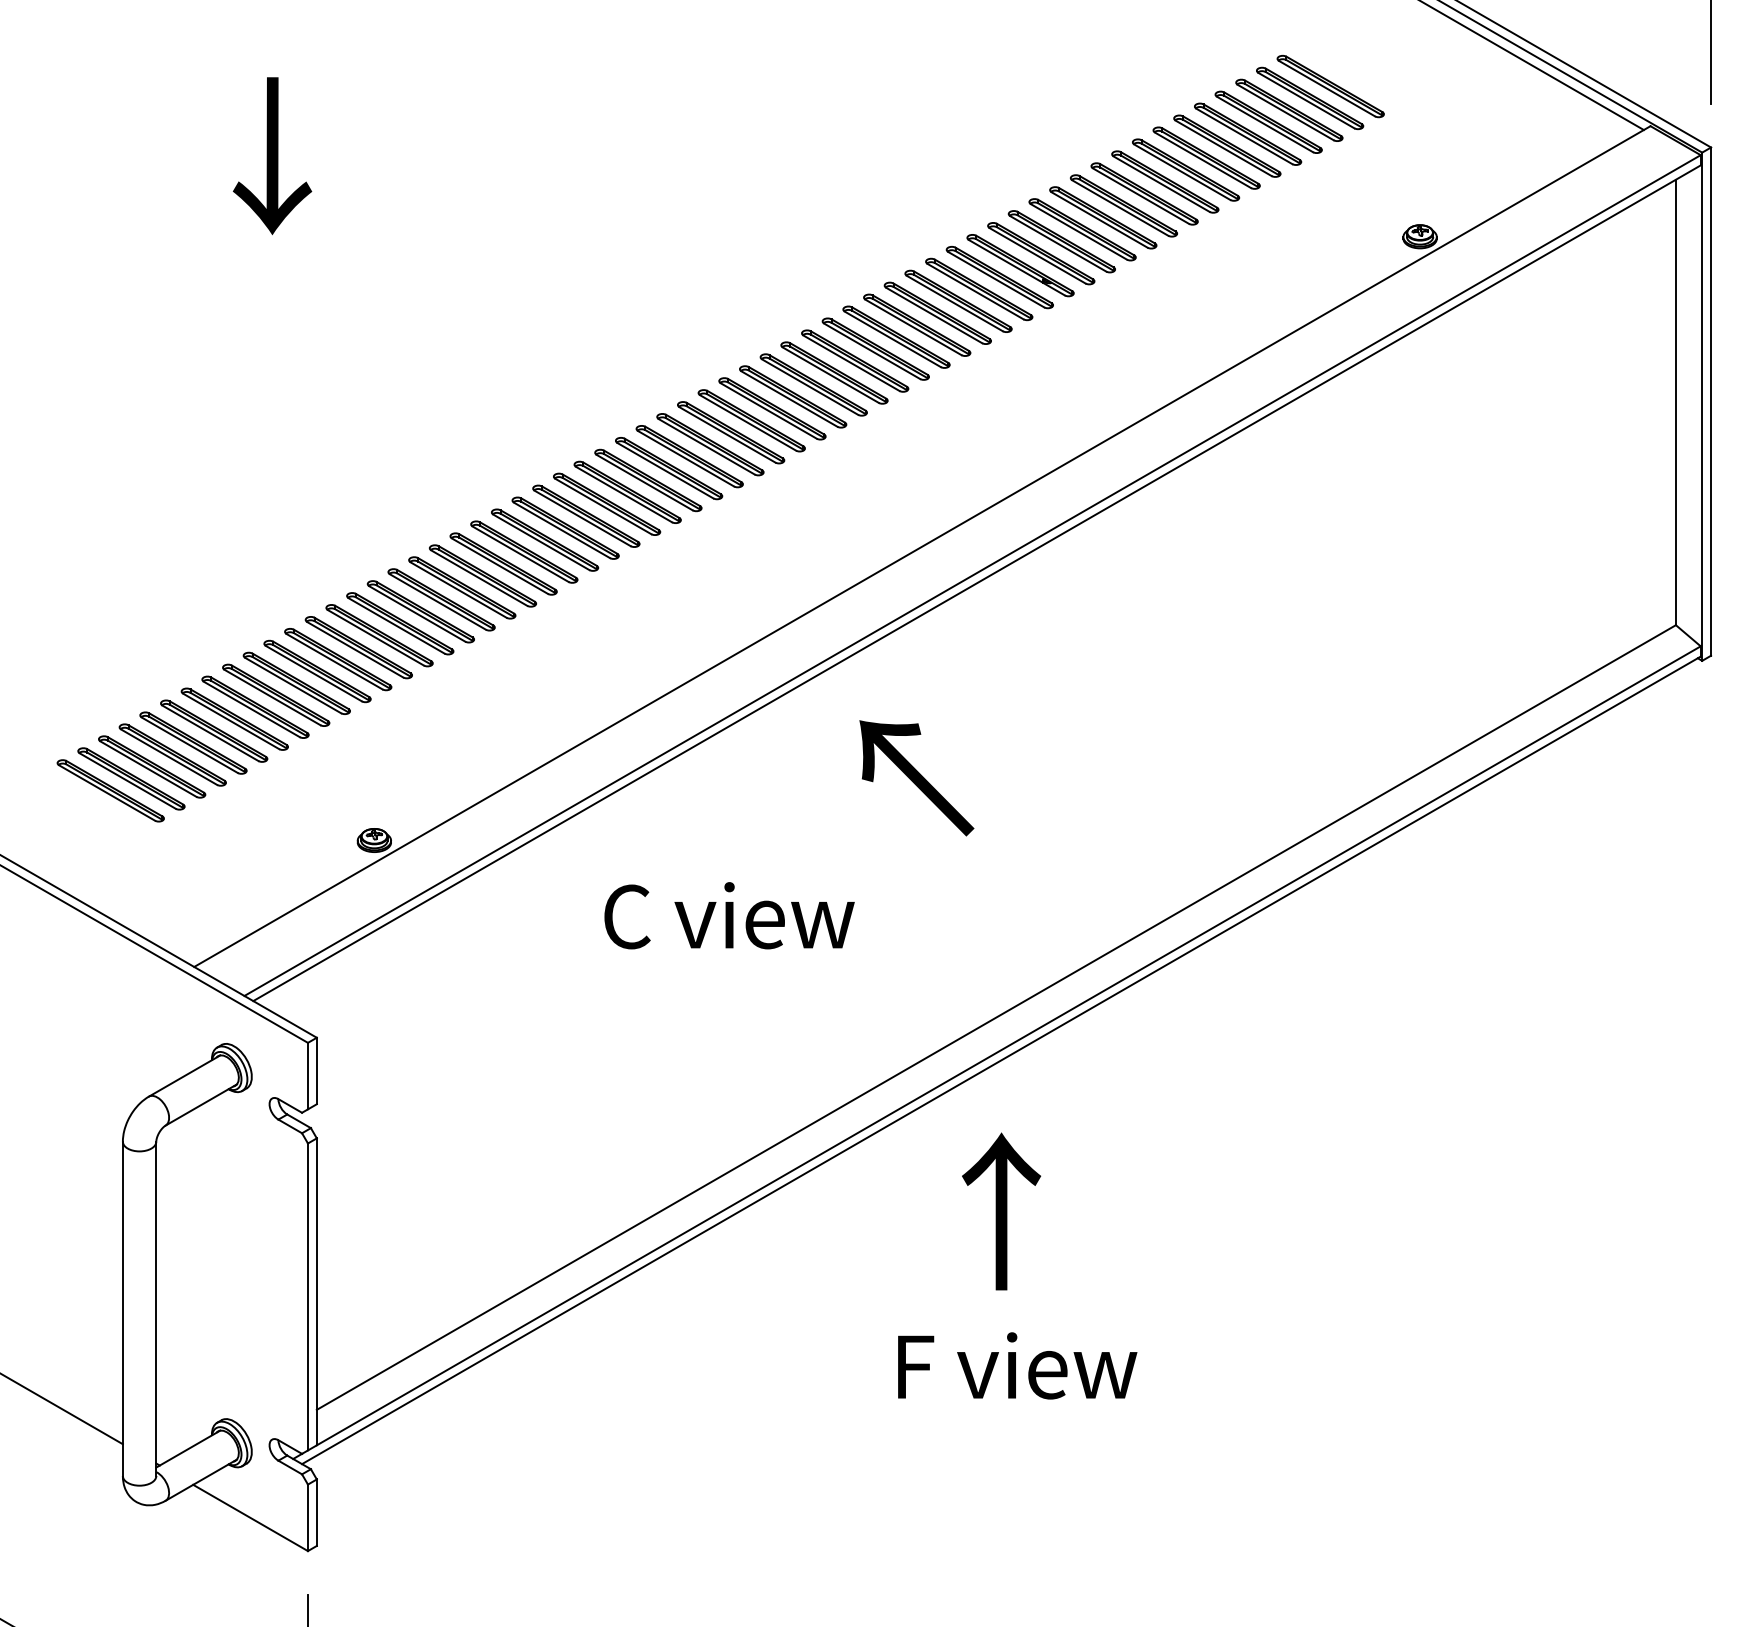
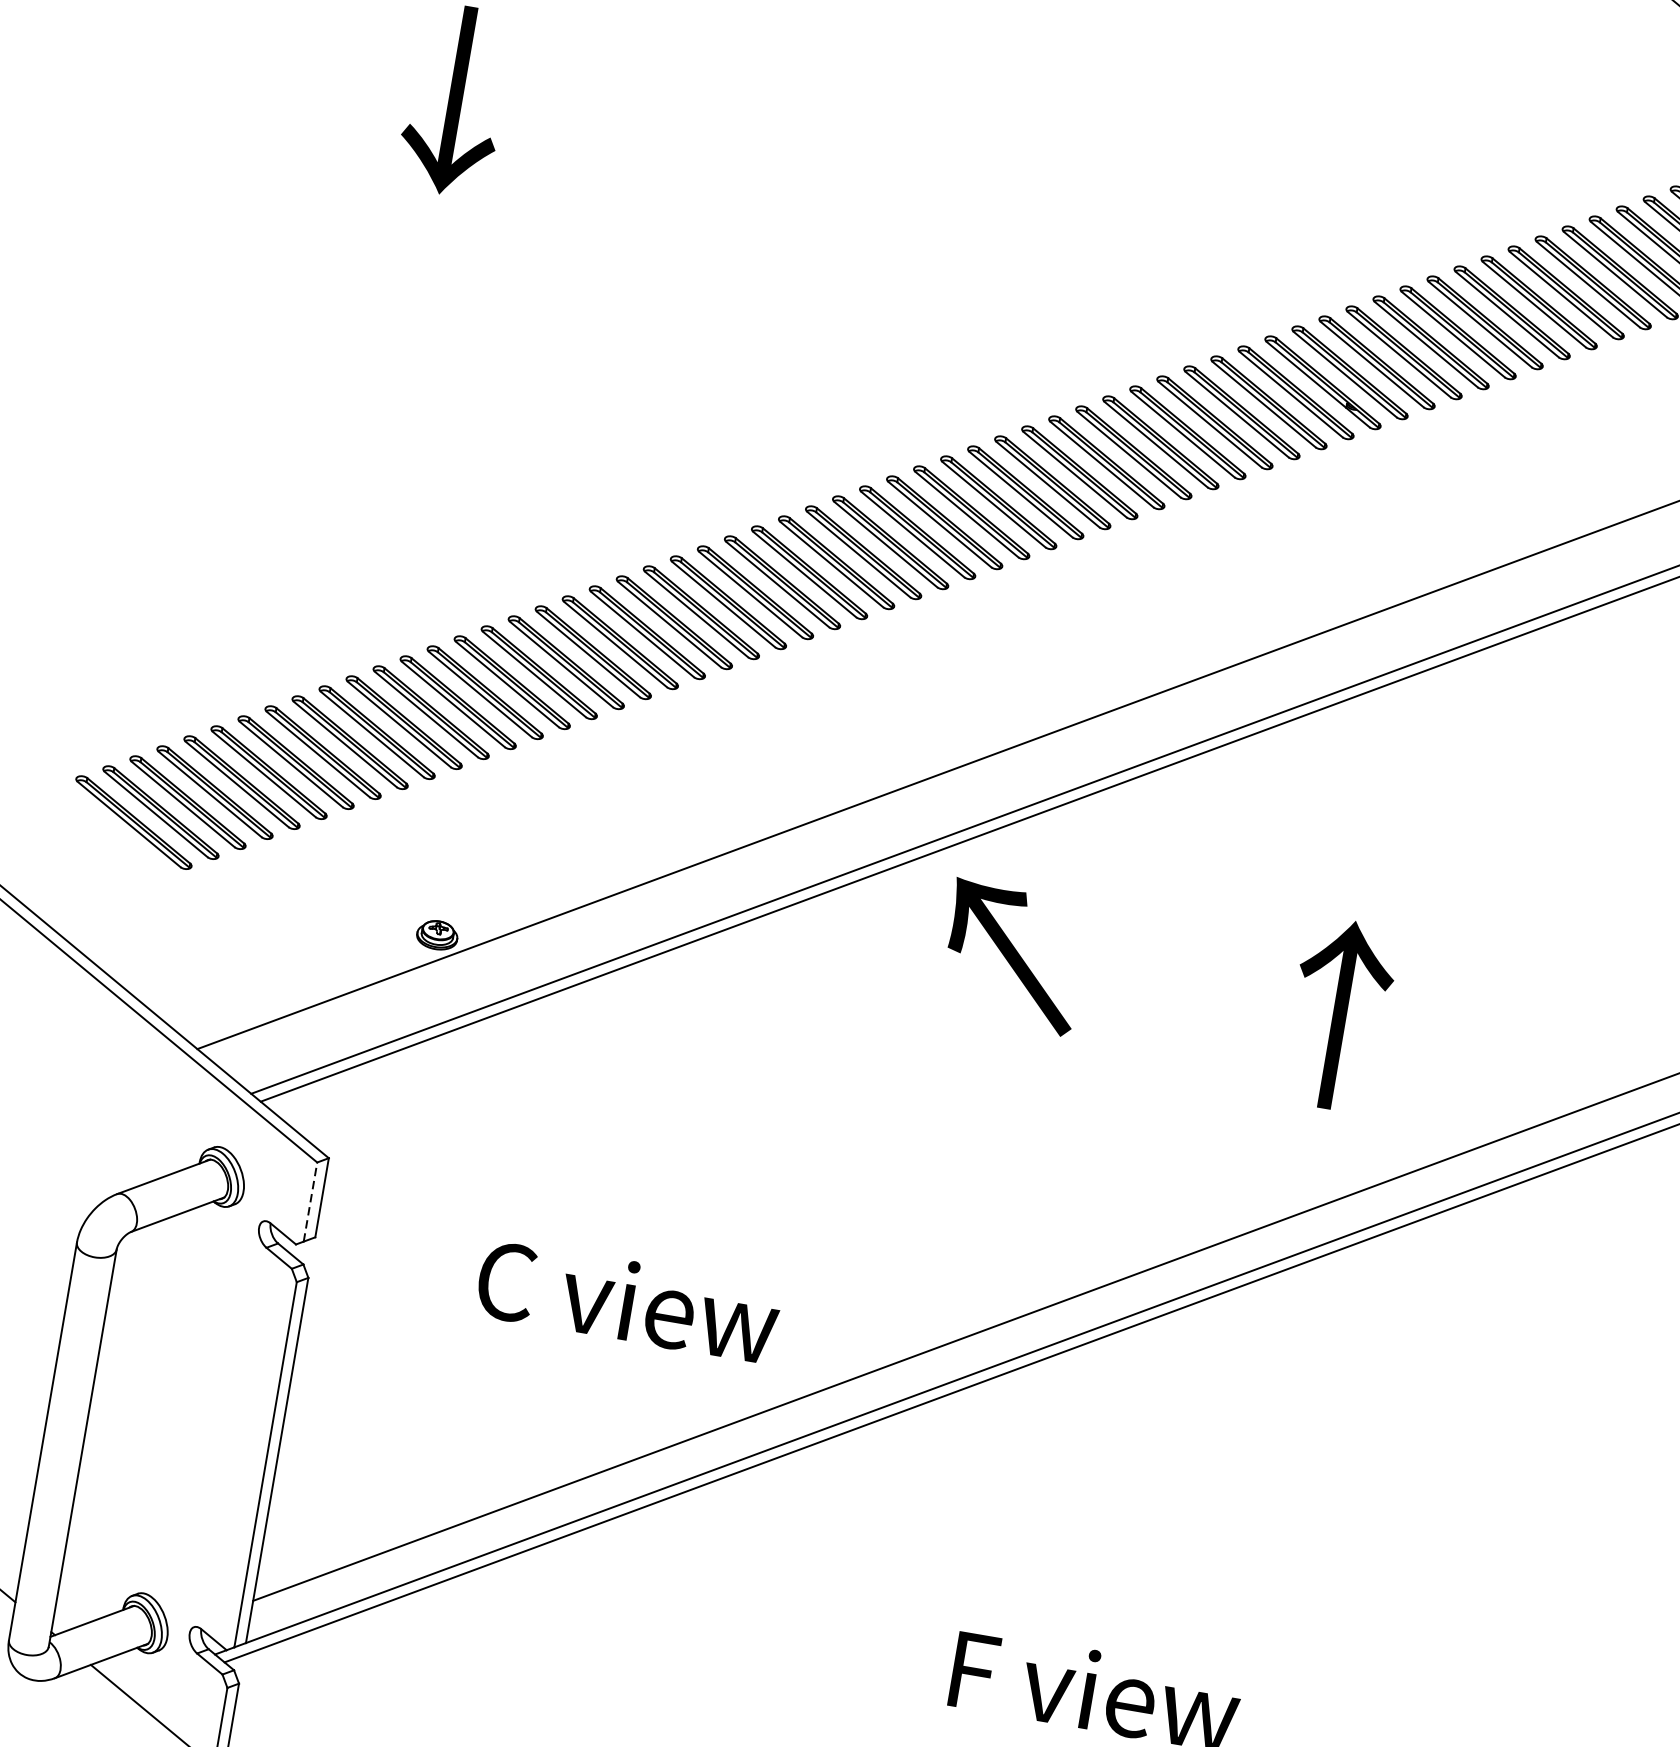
text: (916, 778) -> (1012, 957), moved
text: (729, 915) -> (628, 1300), moved
line: (307, 1075) -> (310, 1201), solid -> dashed
text: (1001, 1211) -> (1339, 1014), moved

